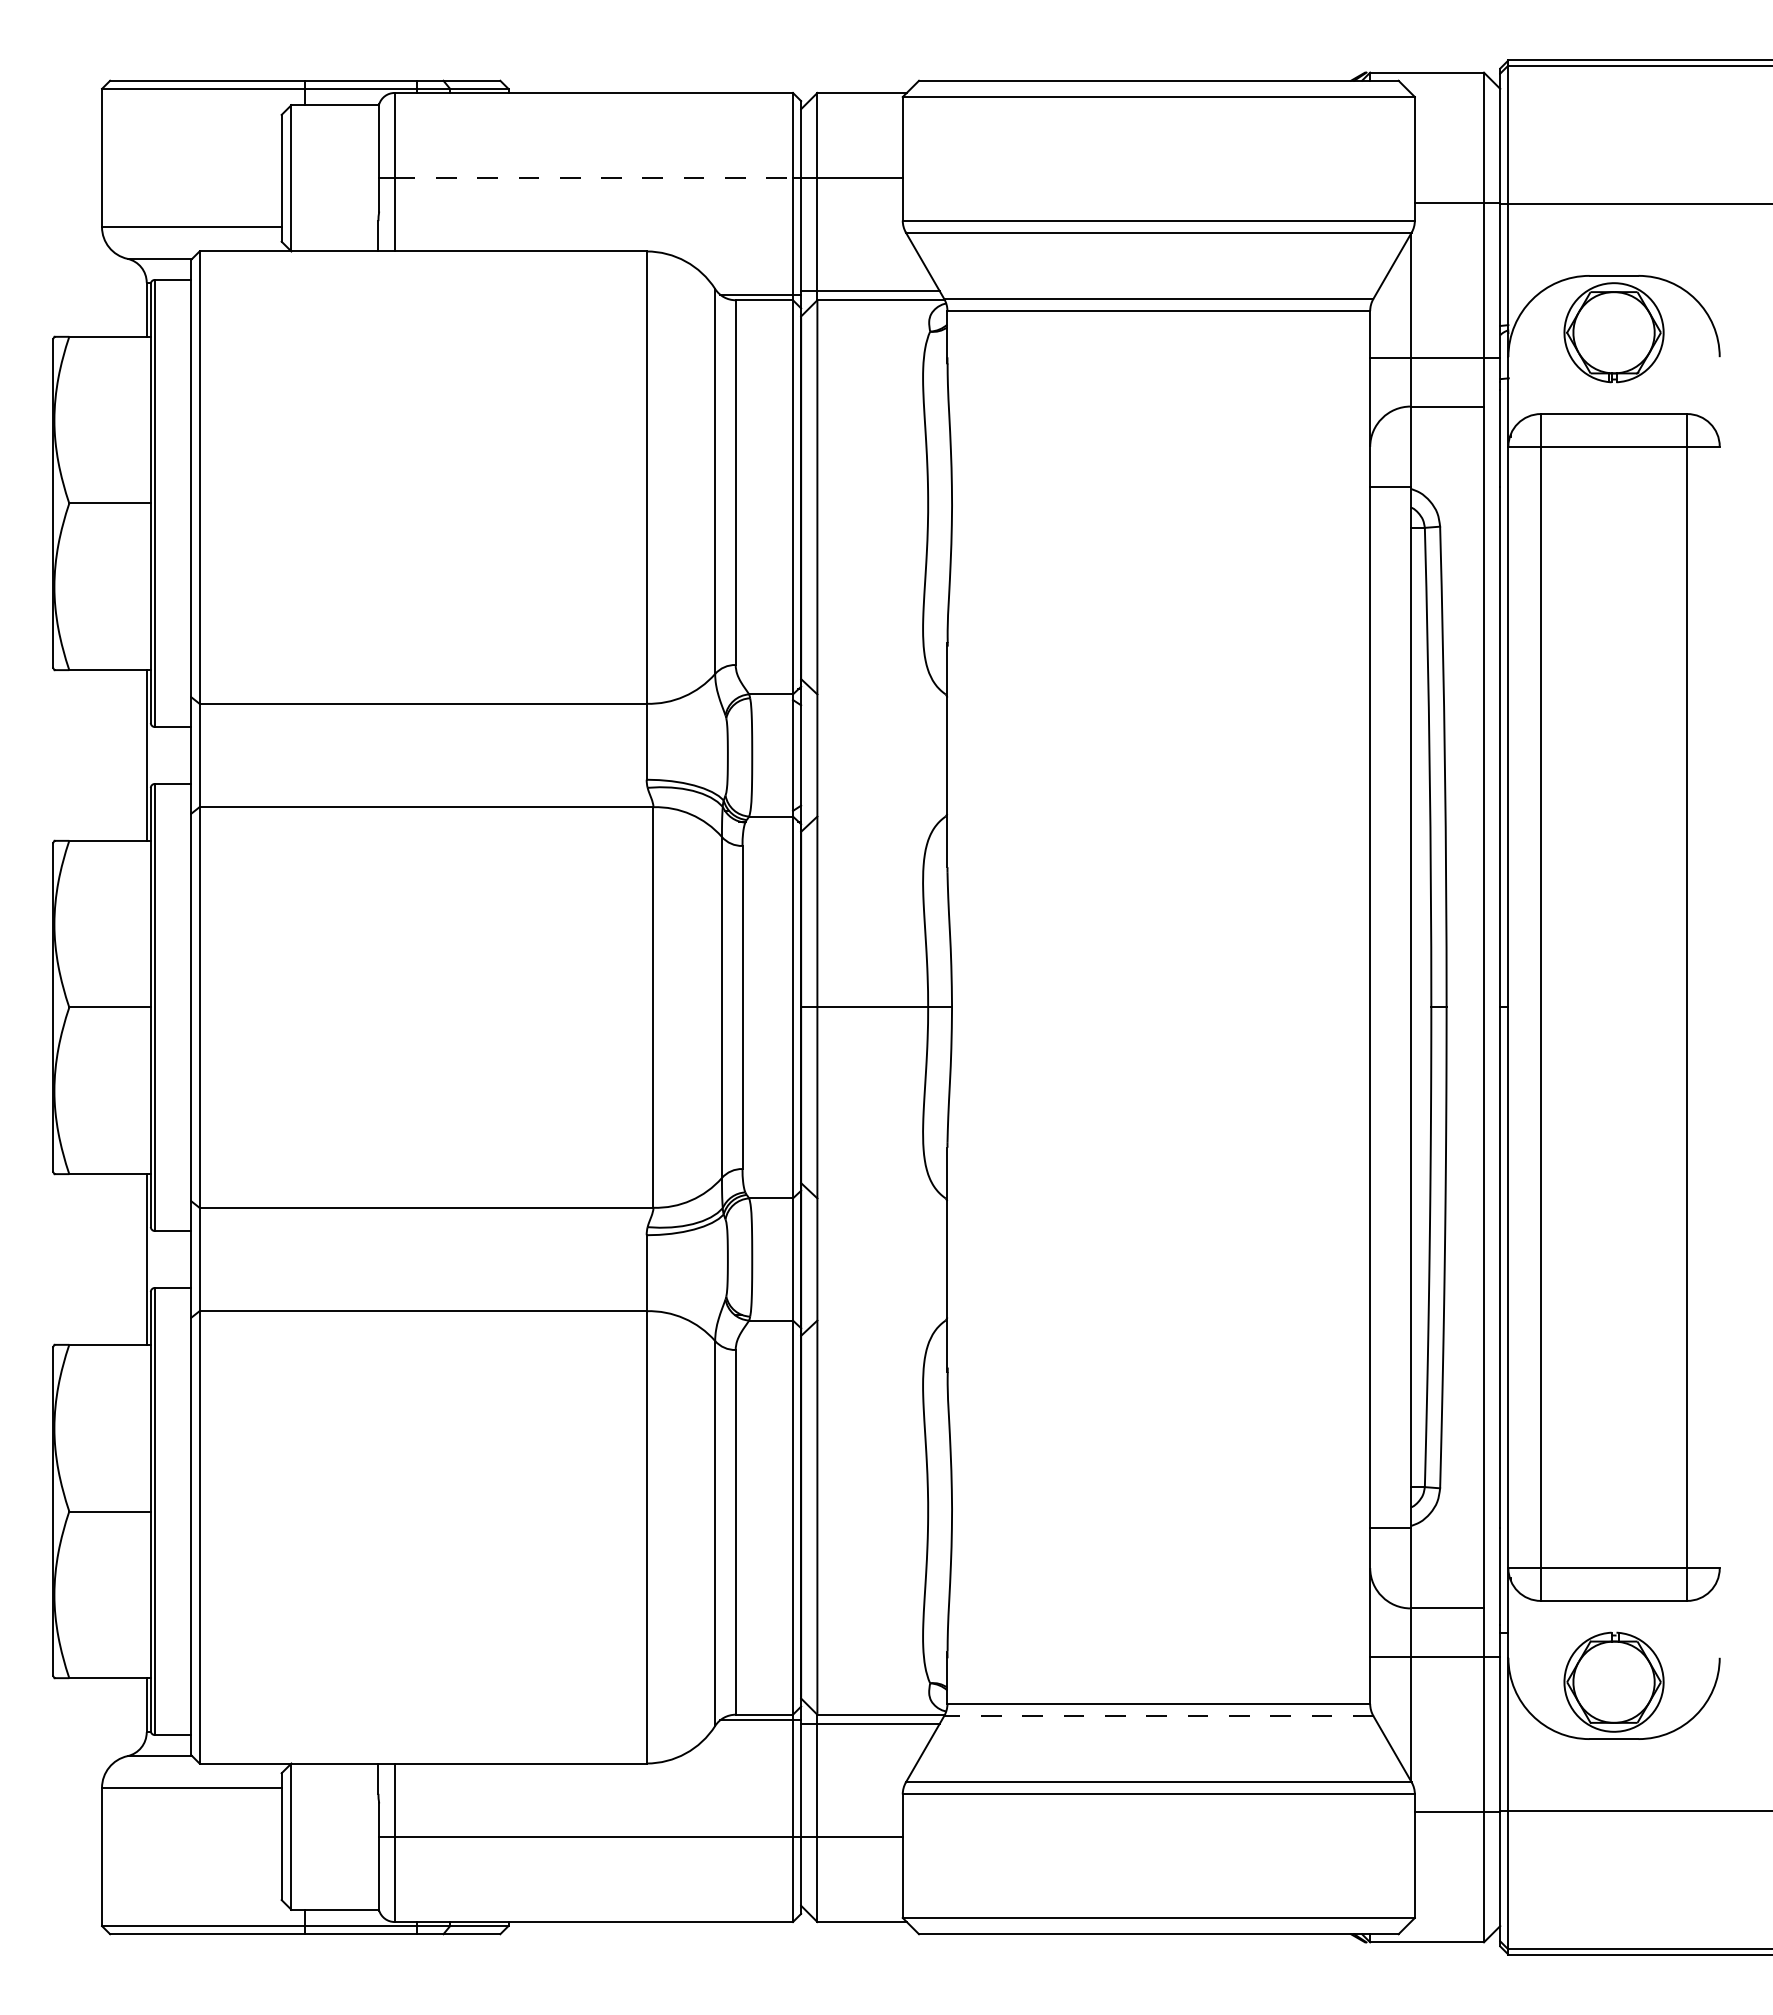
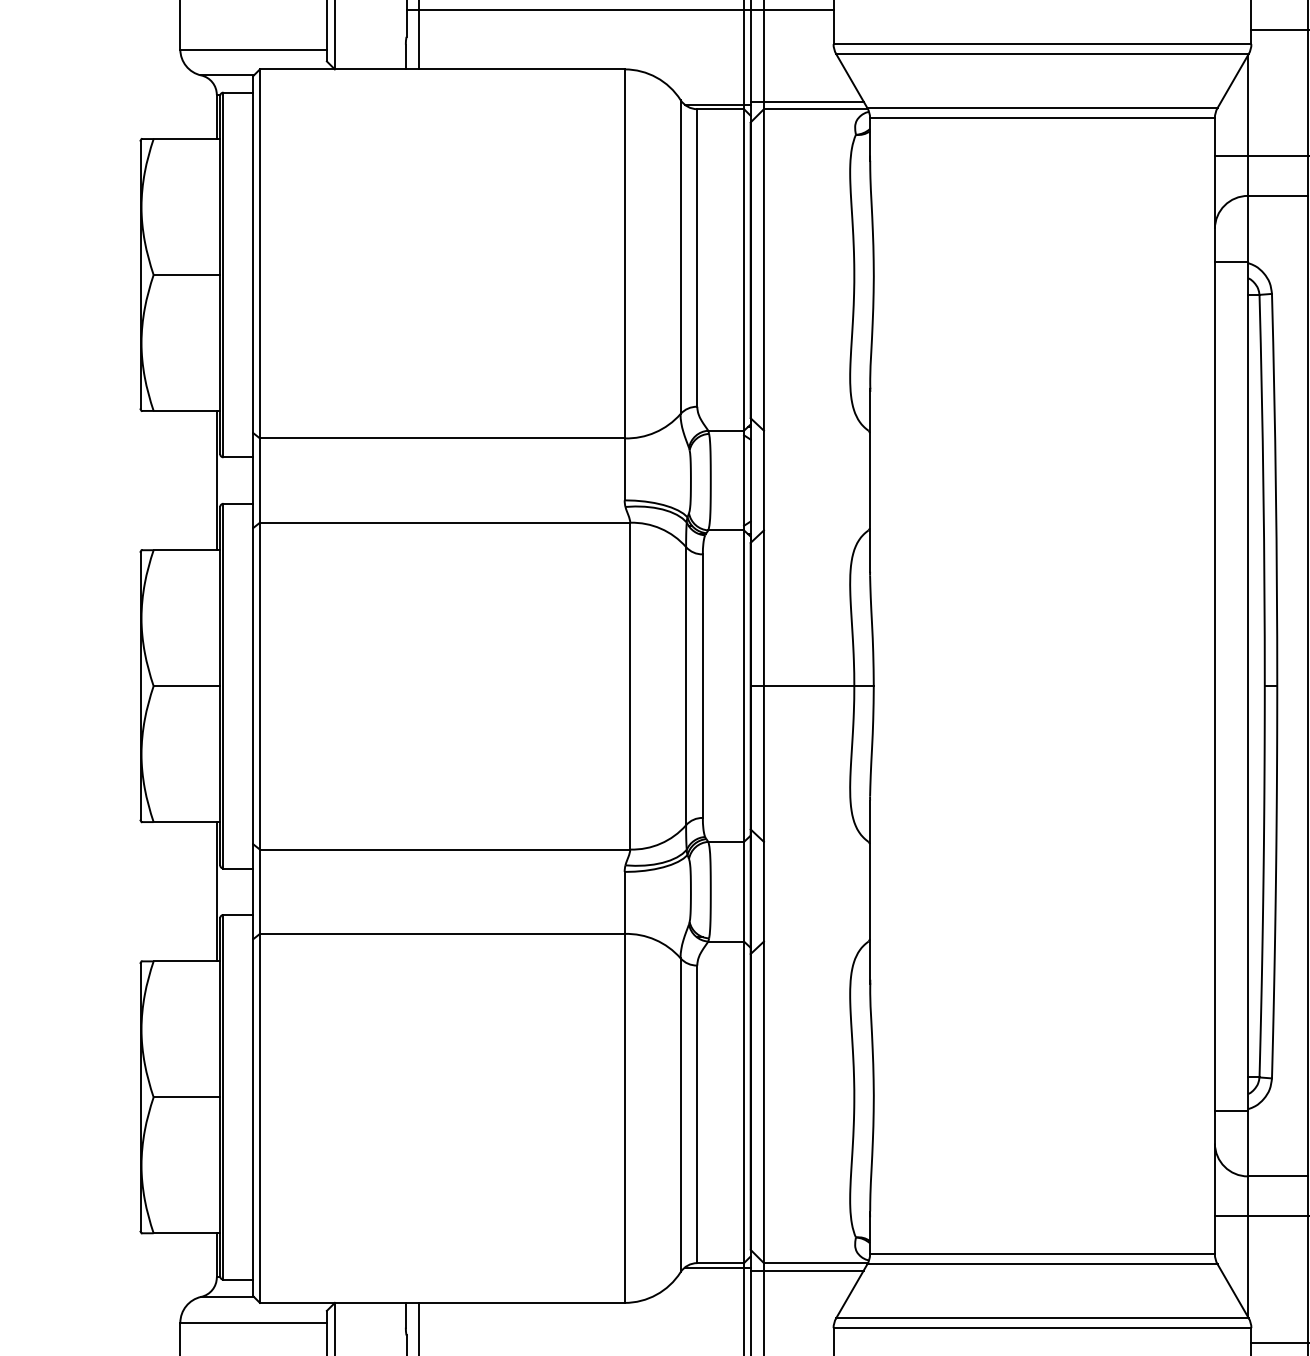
line: (594, 178) -> (582, 9), dashed -> solid
line: (1158, 1716) -> (1042, 1264), dashed -> solid

